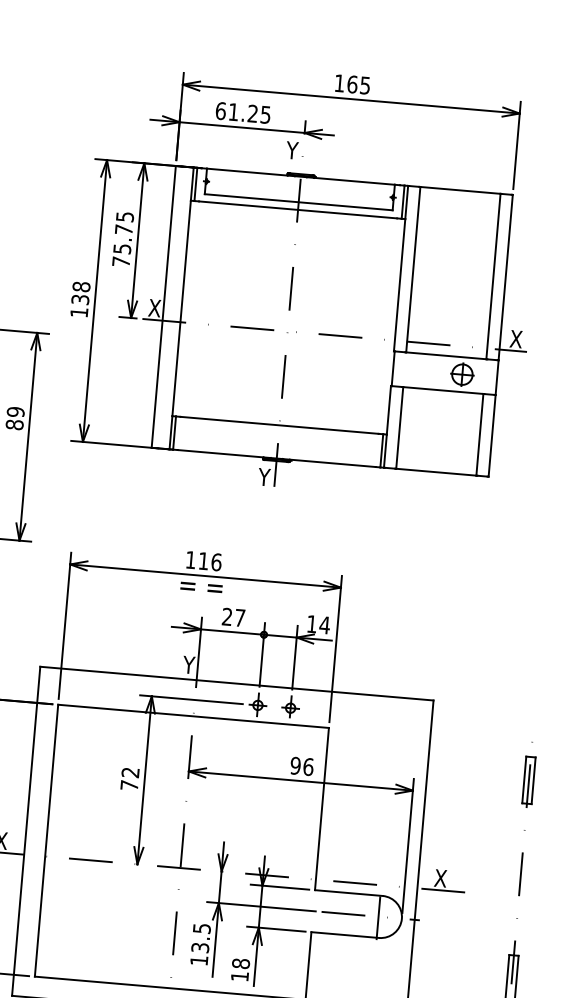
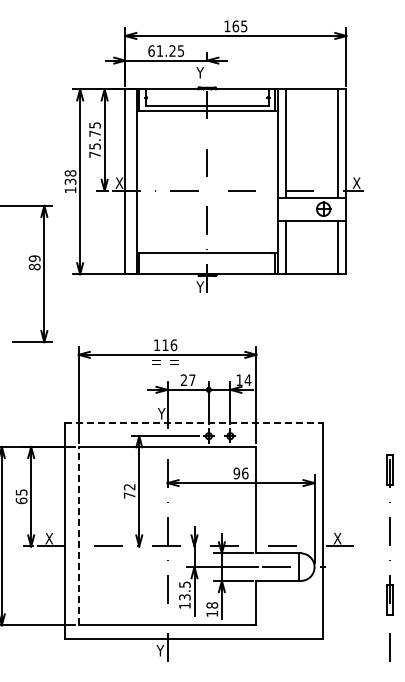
line: (237, 684) -> (194, 423), solid -> dashed
line: (46, 839) -> (78, 535), solid -> dashed

